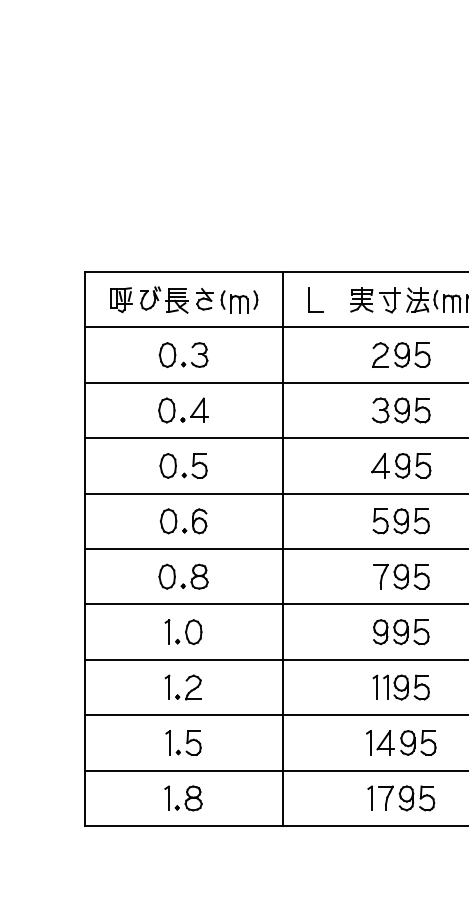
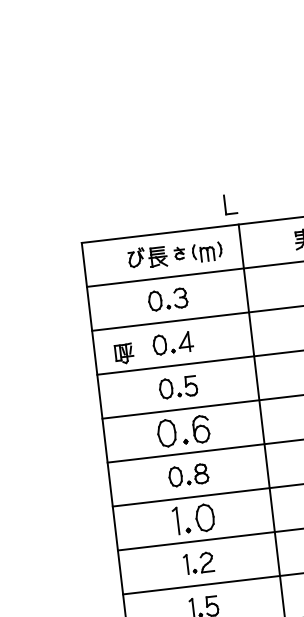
part: (204, 299) -> (179, 253), size x0.7
part: (315, 299) -> (229, 204), moved
part: (121, 300) -> (124, 354), moved
part: (183, 521) -> (183, 431), size x1.4
part: (183, 632) -> (193, 519), size x1.4

